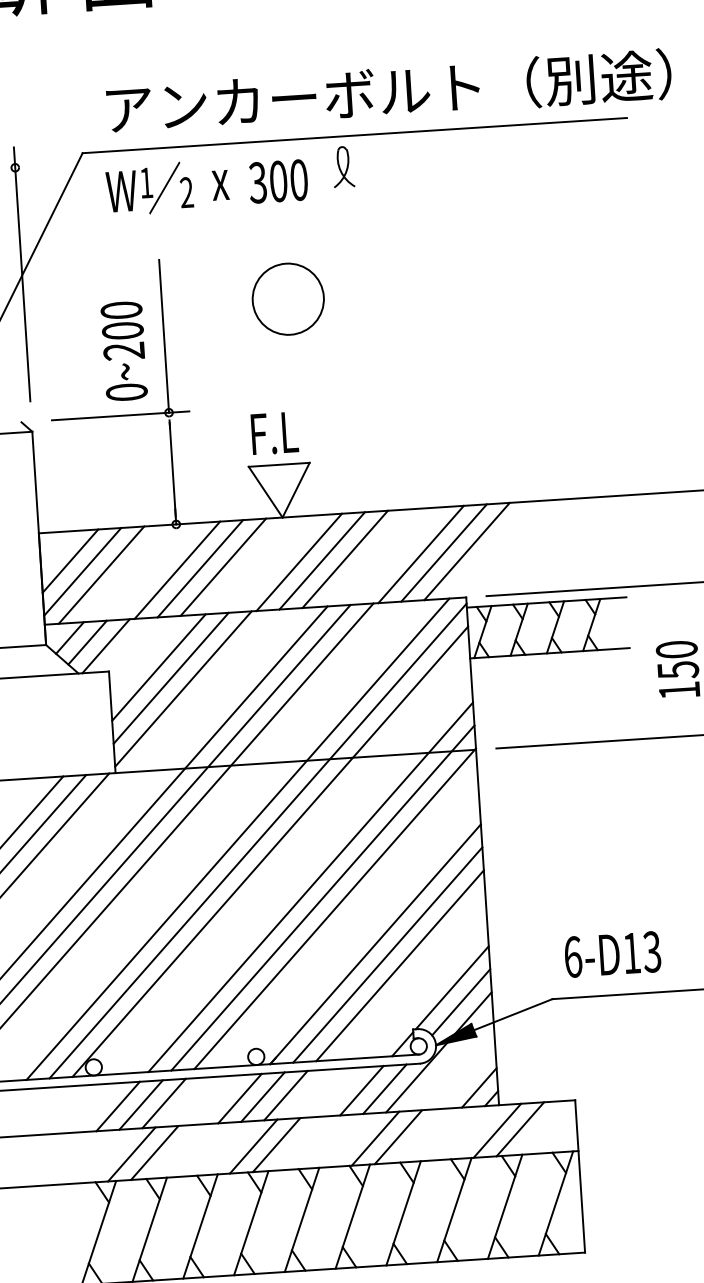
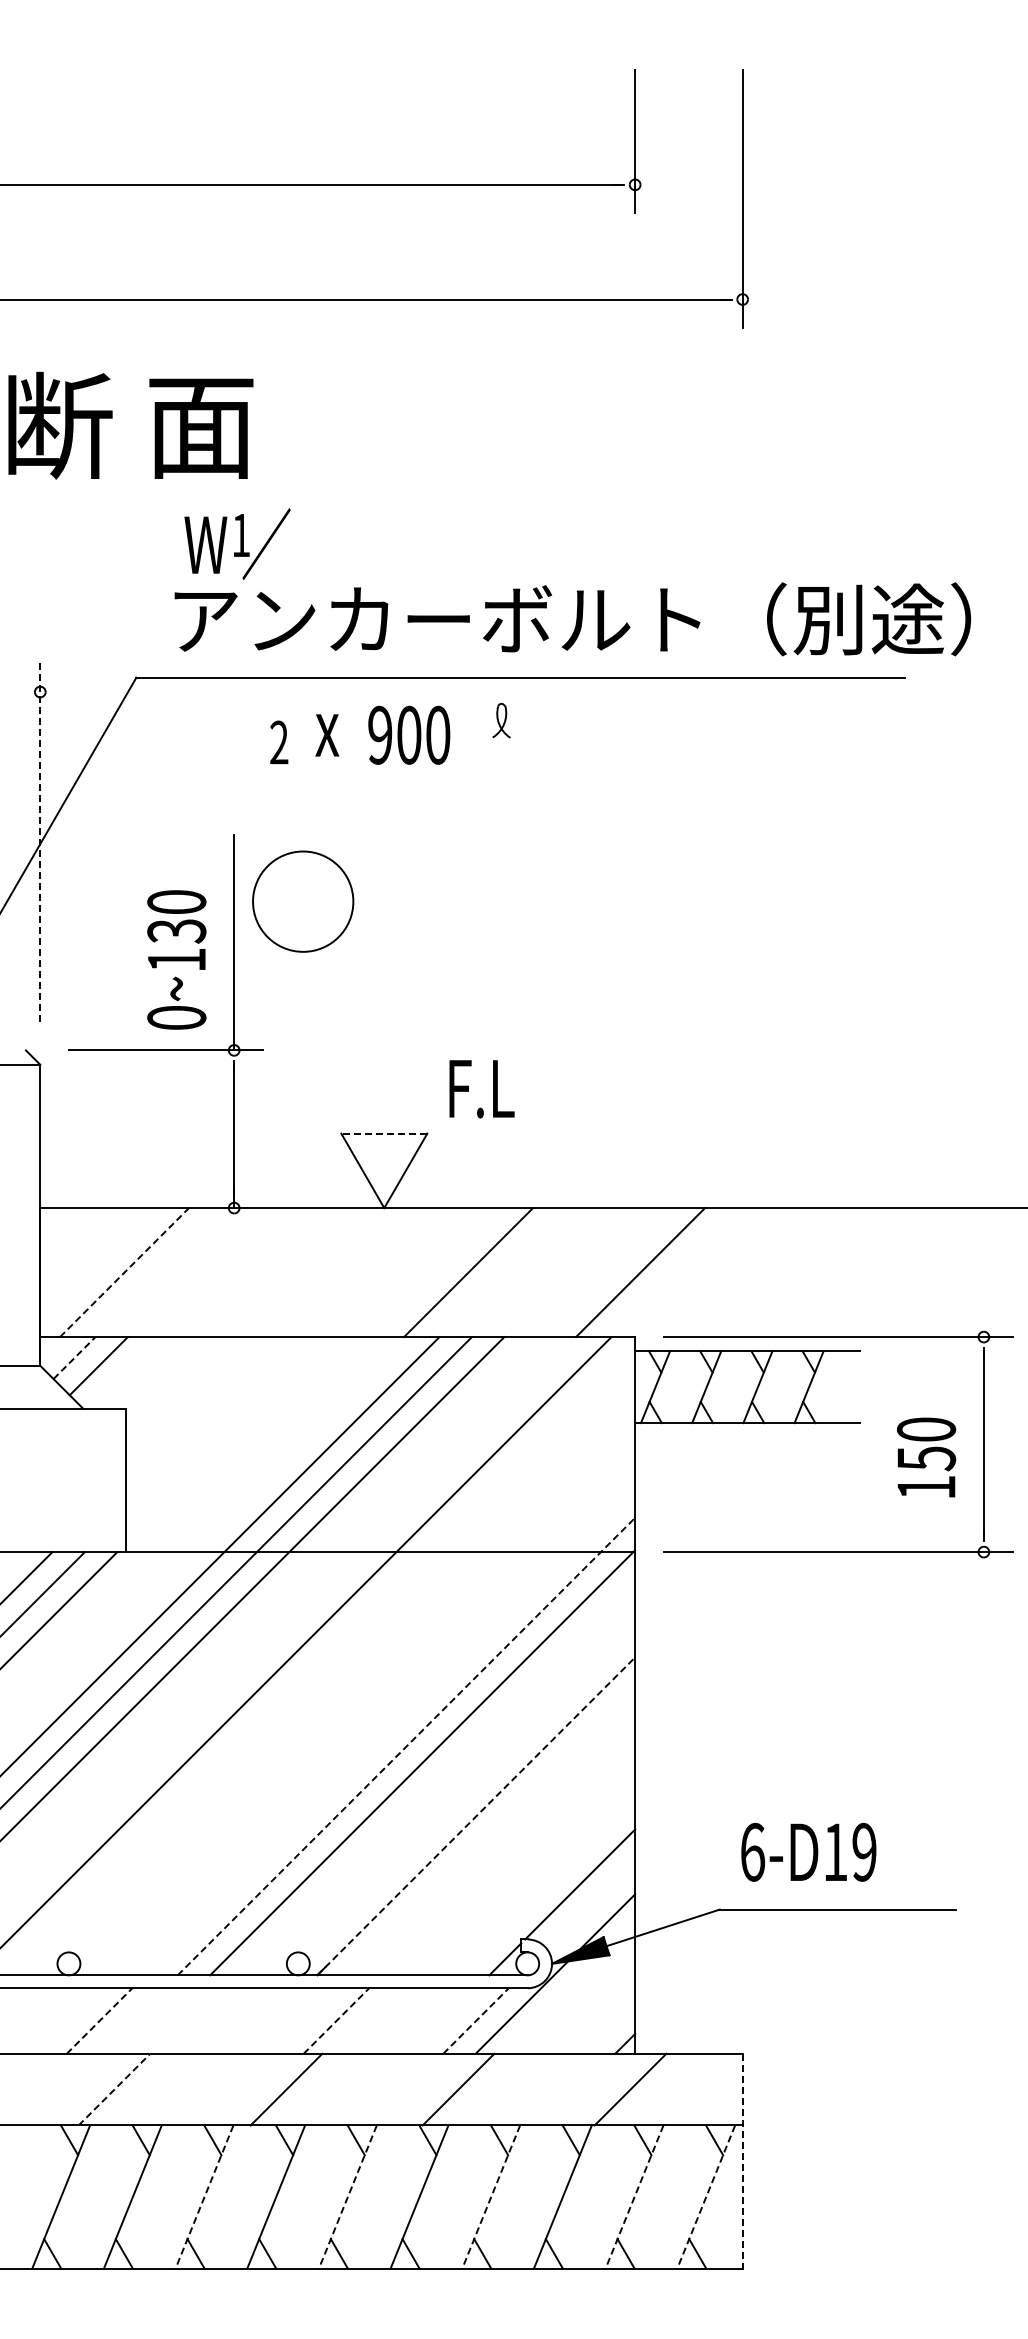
part: (343, 166) -> (501, 720), size x0.6
text: (257, 183) -> (379, 735), 300 -> 900
text: (144, 188) -> (237, 543), moved
line: (22, 274) -> (40, 842), solid -> dashed
circle: (288, 299) -> (303, 901), moved
text: (123, 341) -> (176, 945), 0~200 -> 0~130
text: (274, 433) -> (481, 1089), moved
line: (279, 464) -> (384, 1133), solid -> dashed
line: (443, 552) -> (607, 1272), removed
line: (420, 554) -> (575, 1272), removed
line: (70, 560) -> (82, 1249), removed
line: (321, 560) -> (435, 1272), removed
line: (299, 562) -> (403, 1272), removed
line: (223, 567) -> (296, 1272), removed
line: (199, 568) -> (263, 1272), removed
line: (177, 570) -> (231, 1272), removed
line: (82, 572) -> (98, 1266), removed
line: (101, 575) -> (124, 1272), solid -> dashed
line: (70, 638) -> (74, 1358), solid -> dashed
line: (106, 645) -> (124, 1372), removed
line: (158, 667) -> (196, 1407), removed
line: (170, 678) -> (212, 1423), removed
line: (183, 689) -> (229, 1440), removed
line: (258, 840) -> (320, 1660), removed
line: (270, 851) -> (336, 1676), removed
line: (310, 887) -> (390, 1730), removed
line: (322, 897) -> (406, 1746), solid -> dashed
line: (375, 944) -> (476, 1816), solid -> dashed
text: (652, 952) -> (864, 1852), 6-D13 -> 6-D19
line: (387, 954) -> (492, 1832), removed
line: (399, 965) -> (508, 1848), removed
line: (461, 1002) -> (591, 1905), removed
line: (478, 1087) -> (608, 2027), removed
line: (385, 1088) -> (476, 2020), solid -> dashed
line: (361, 1090) -> (443, 2020), removed
line: (285, 1095) -> (336, 2020), solid -> dashed
line: (262, 1096) -> (303, 2020), removed
line: (239, 1098) -> (271, 2020), removed
line: (164, 1103) -> (164, 2020), removed
line: (140, 1104) -> (131, 2020), removed
line: (118, 1106) -> (99, 2020), solid -> dashed
line: (520, 1129) -> (662, 2089), removed
line: (398, 1137) -> (490, 2089), removed
line: (276, 1144) -> (318, 2089), removed
line: (154, 1152) -> (146, 2089), removed
line: (131, 1154) -> (114, 2089), solid -> dashed
line: (580, 1176) -> (742, 2161), solid -> dashed
line: (556, 1203) -> (706, 2197), solid -> dashed
line: (505, 1207) -> (634, 2197), solid -> dashed
line: (403, 1213) -> (490, 2197), solid -> dashed
line: (301, 1220) -> (347, 2197), solid -> dashed
line: (200, 1226) -> (204, 2197), solid -> dashed

